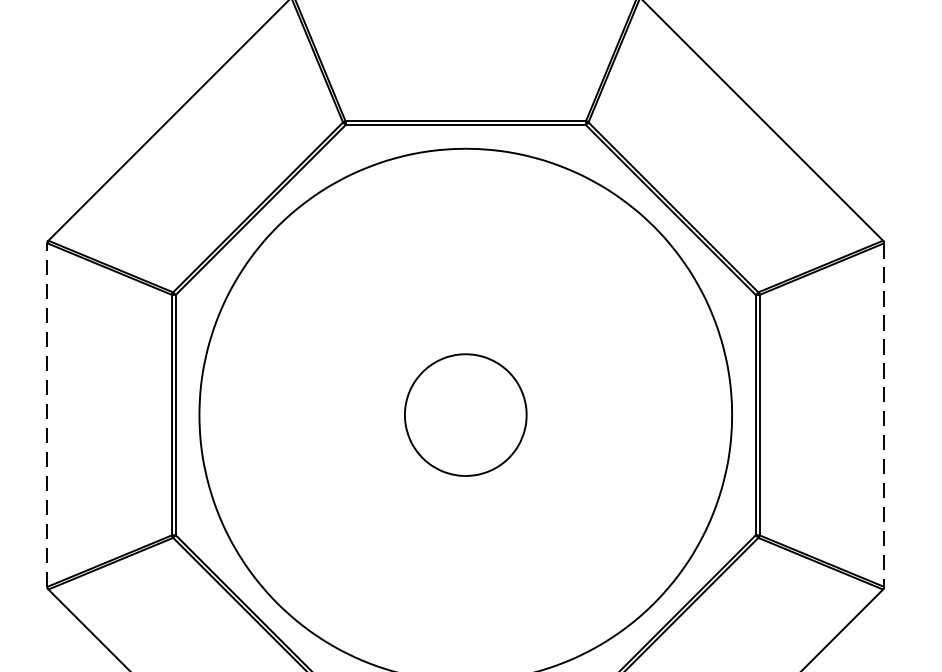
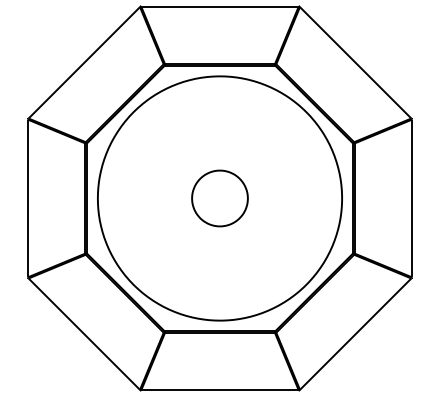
line: (48, 415) -> (28, 198), dashed -> solid
line: (883, 415) -> (411, 198), dashed -> solid

